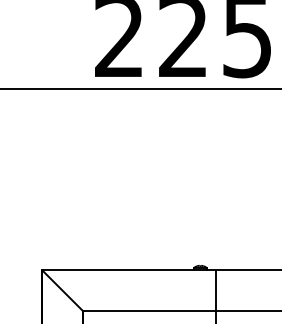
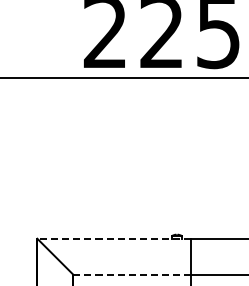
line: (128, 270) -> (113, 238), solid -> dashed
line: (148, 310) -> (131, 274), solid -> dashed

